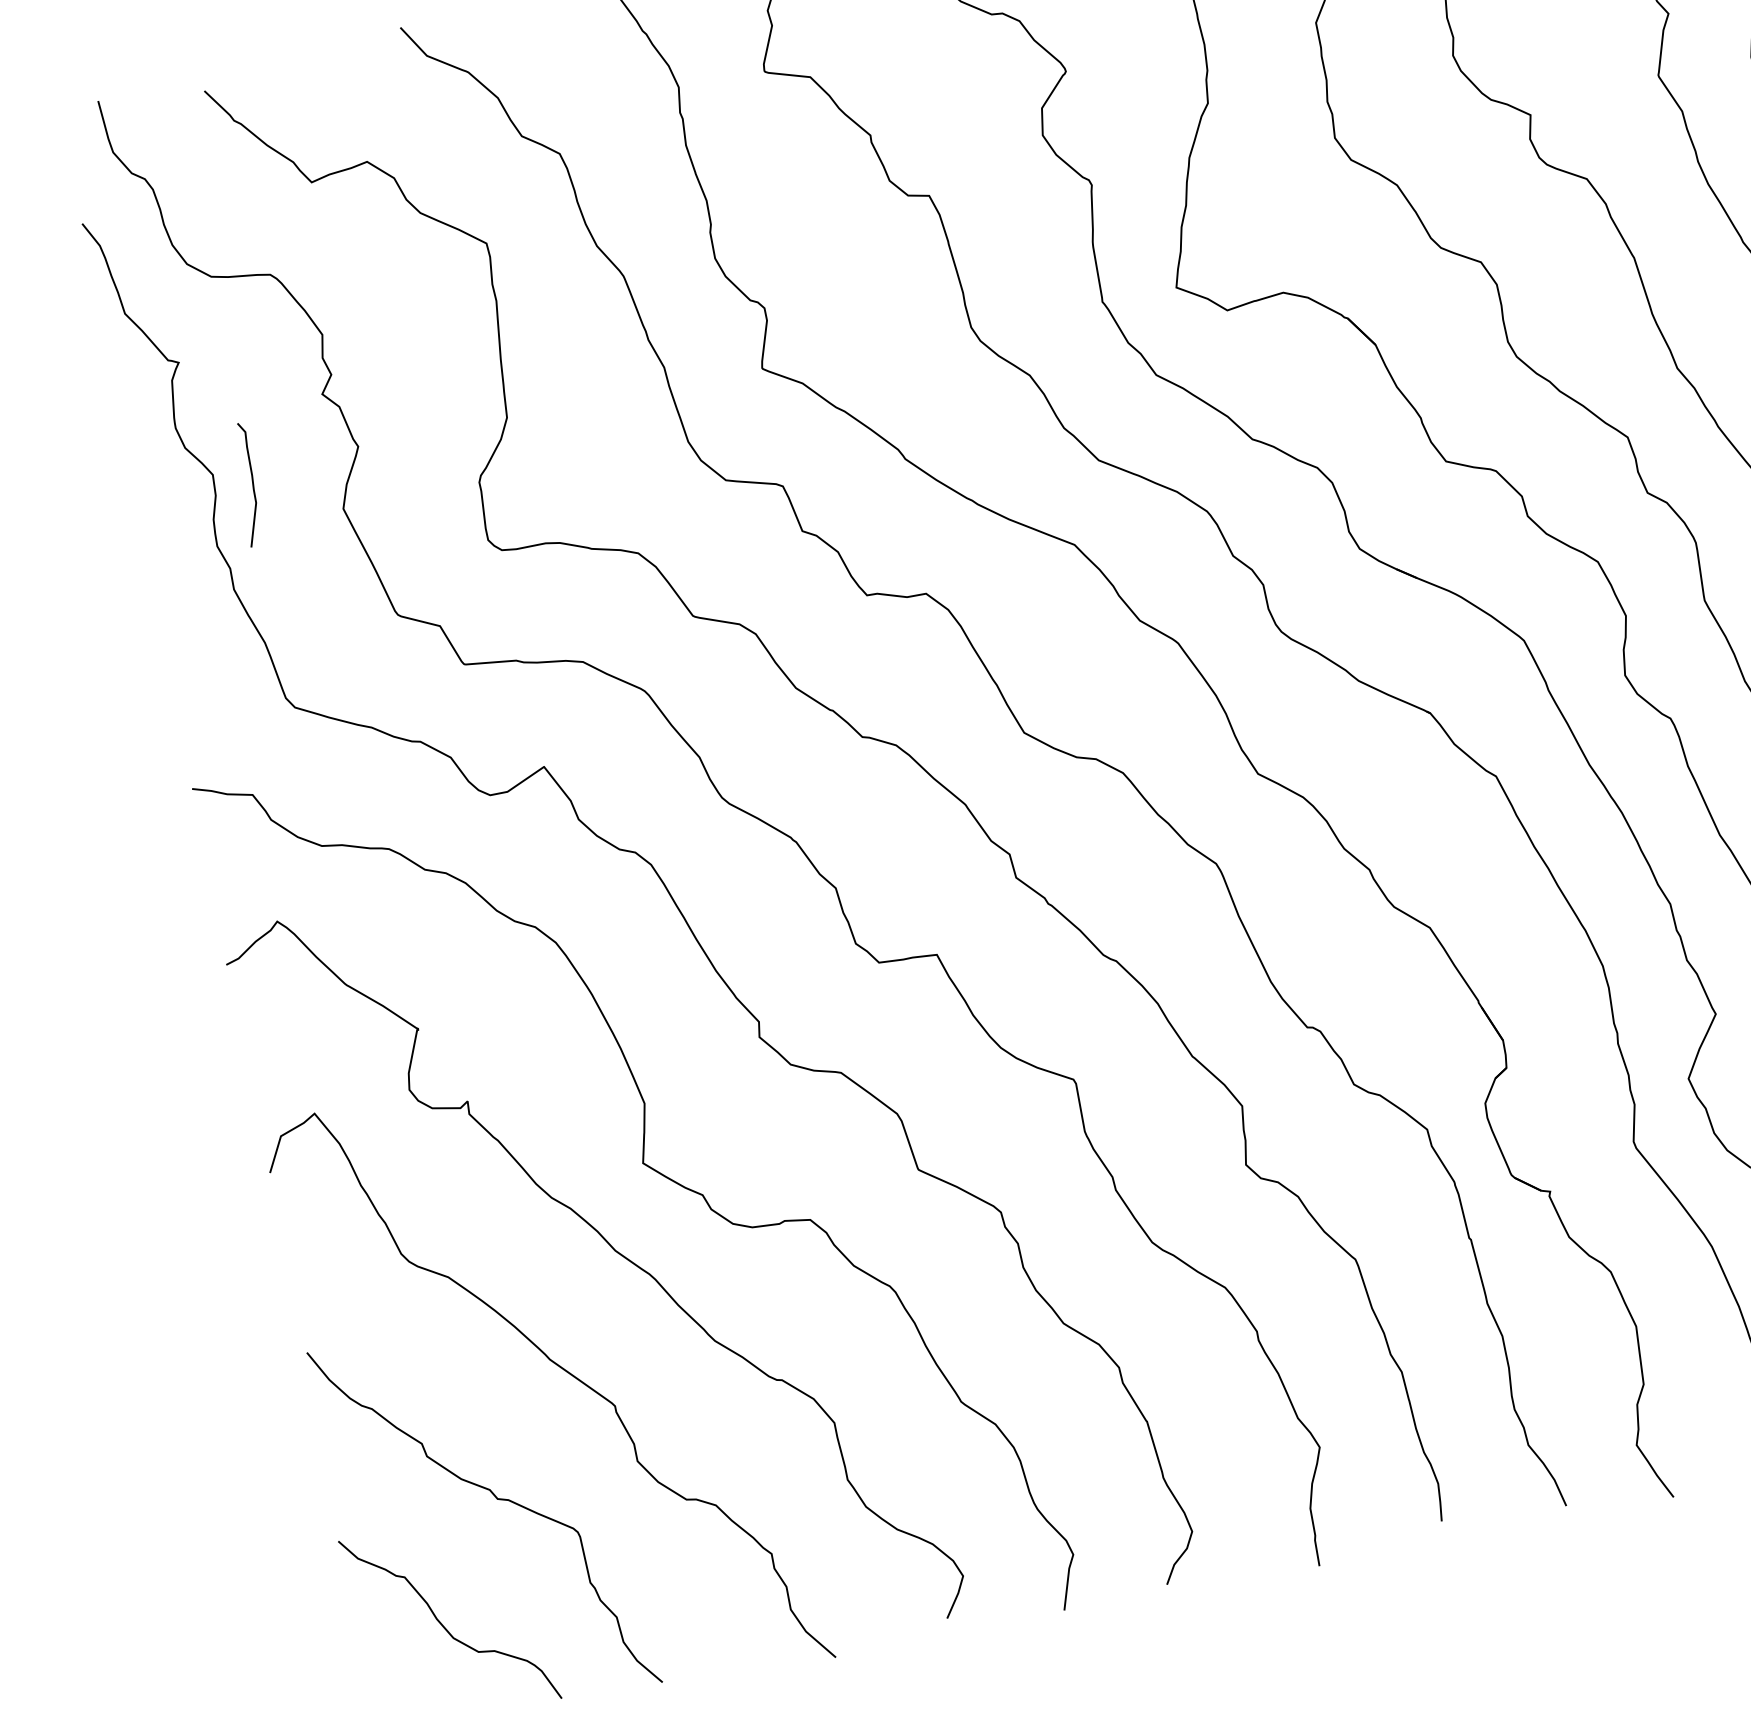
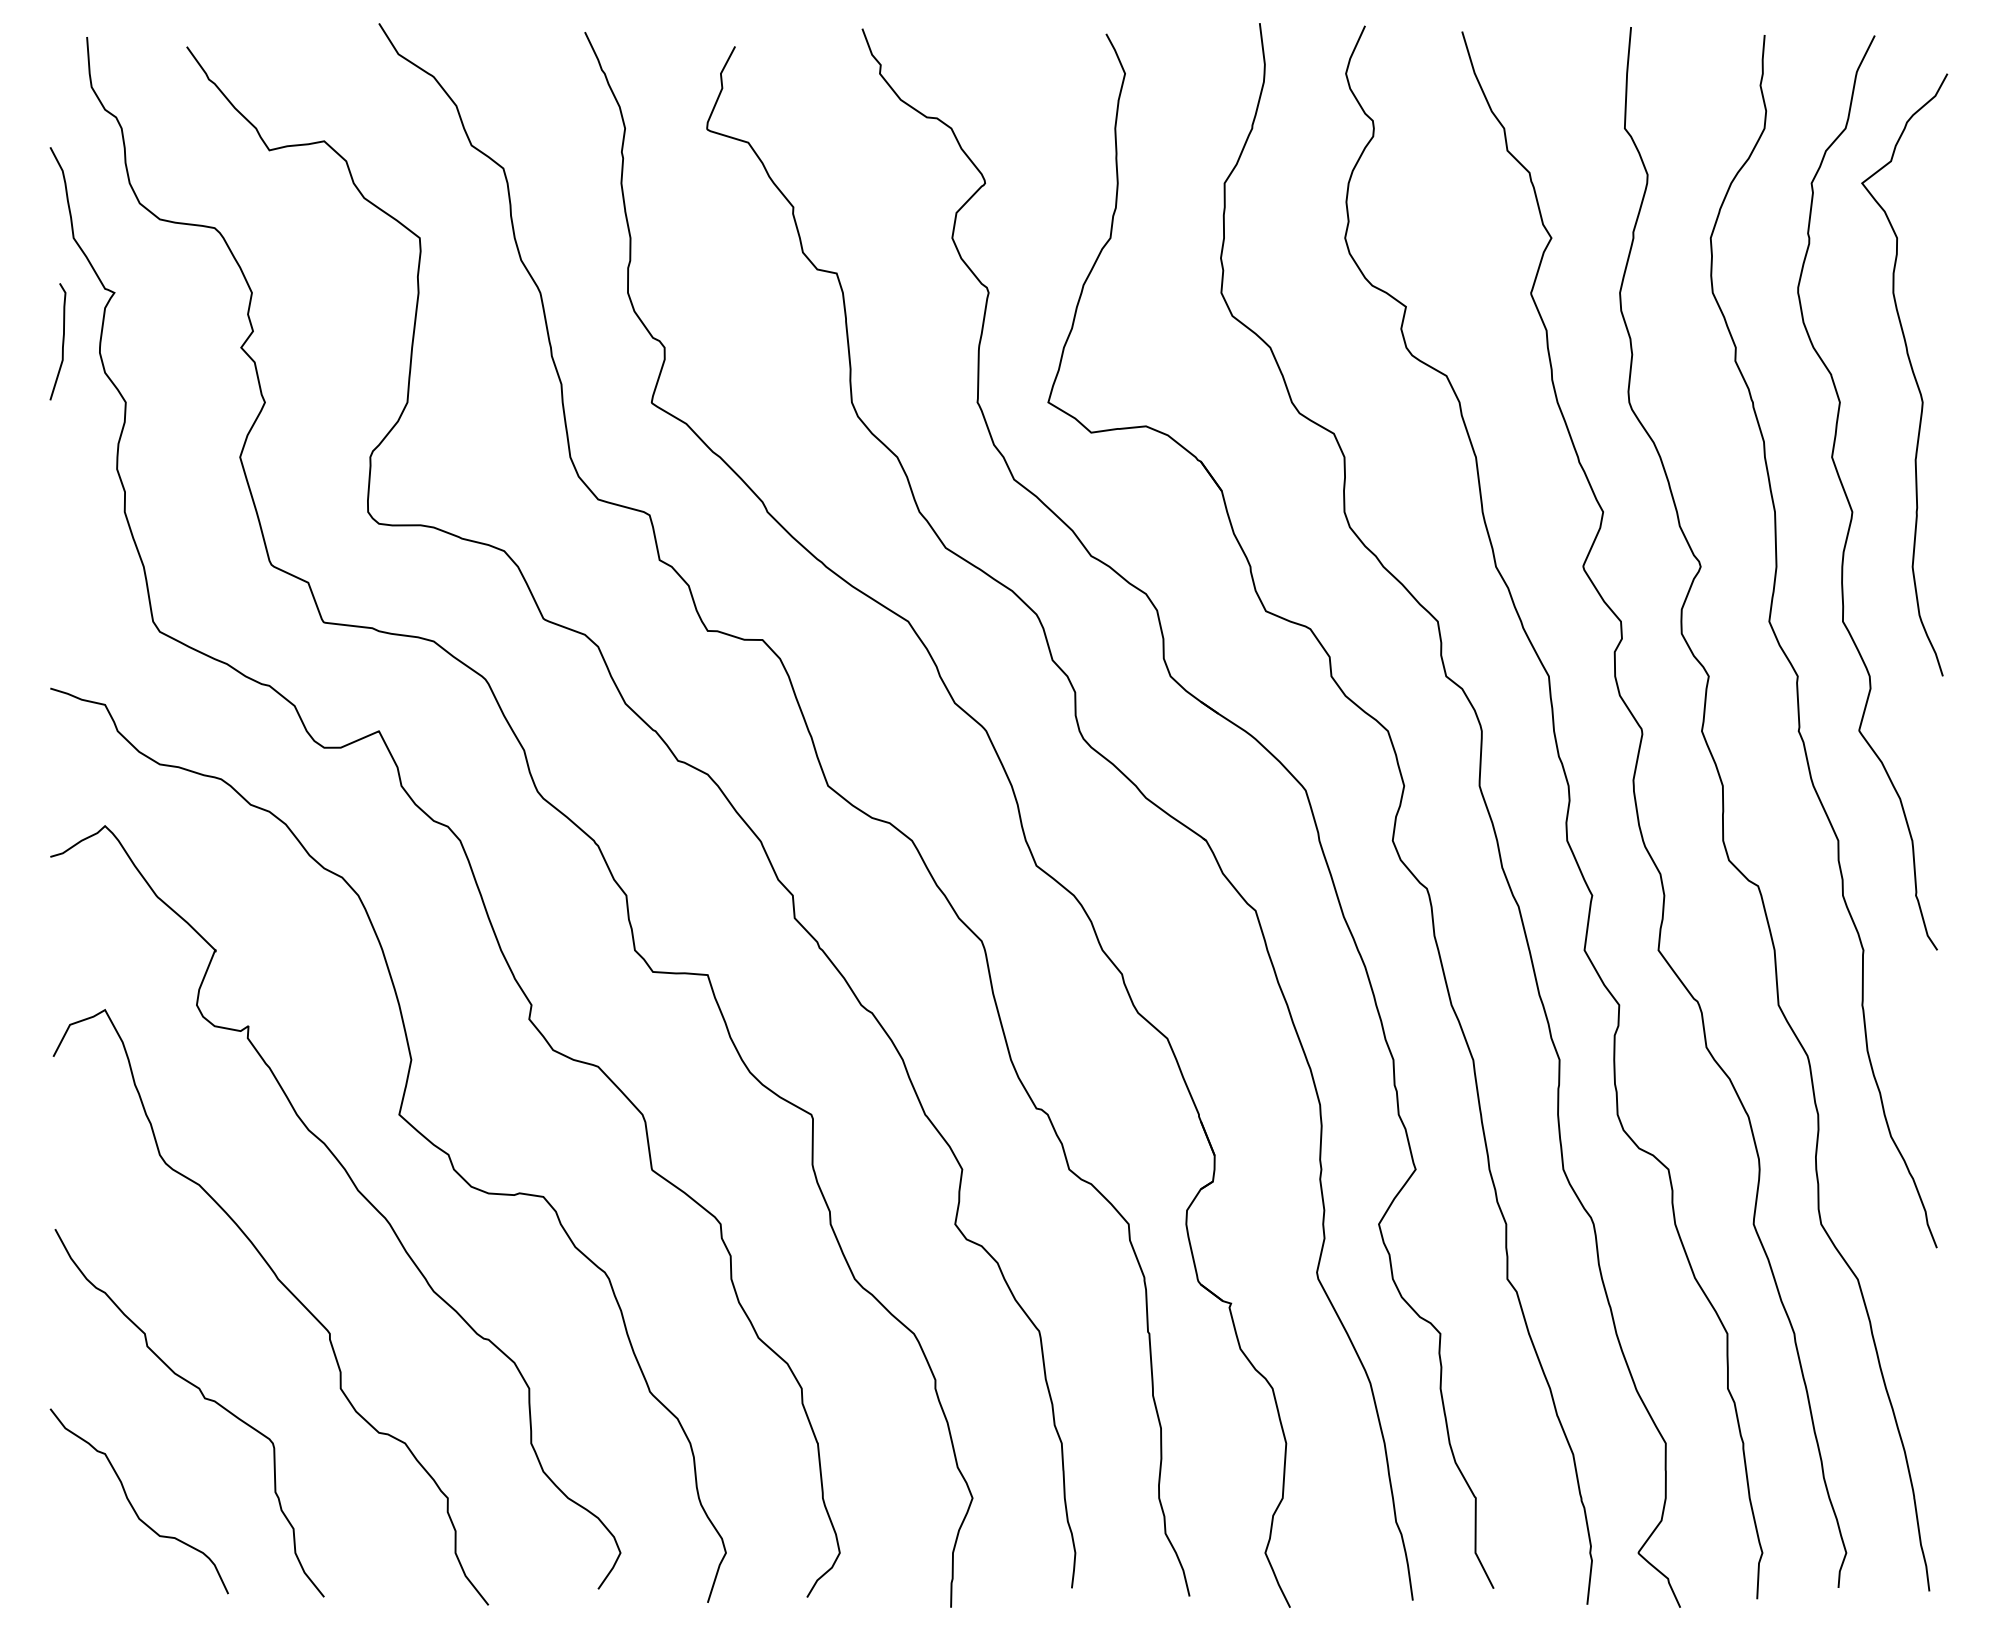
curve: (252, 483) -> (62, 341), moved

